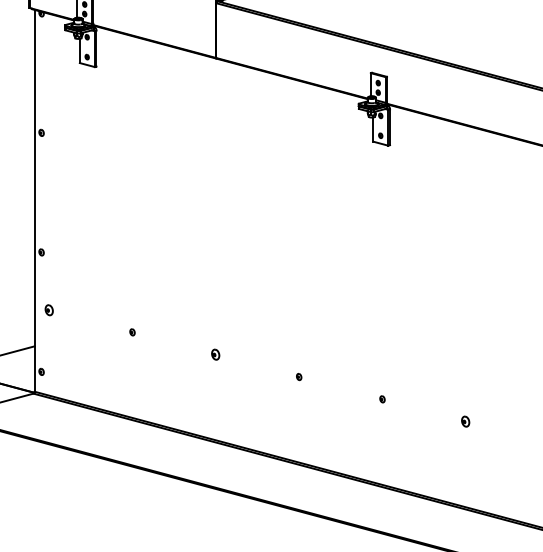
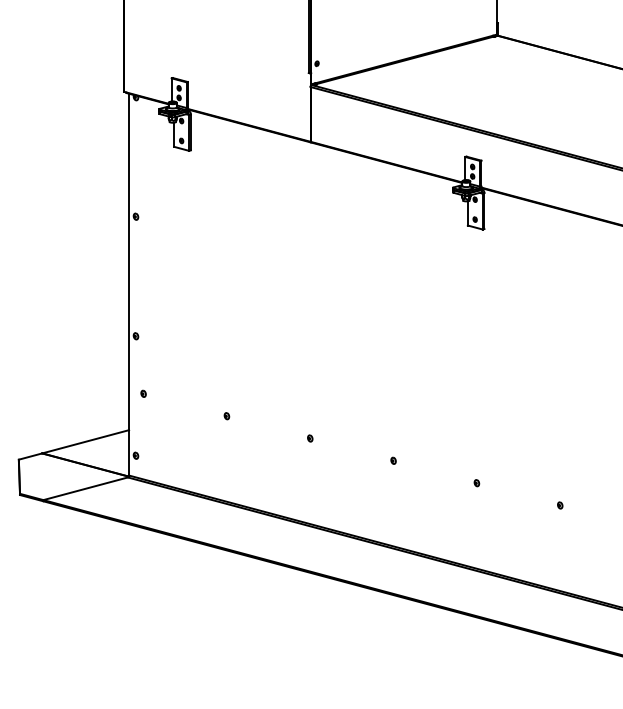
part: (49, 309) -> (143, 393), size x0.62
part: (216, 354) -> (310, 438), size x0.62
part: (466, 421) -> (560, 505), size x0.62

